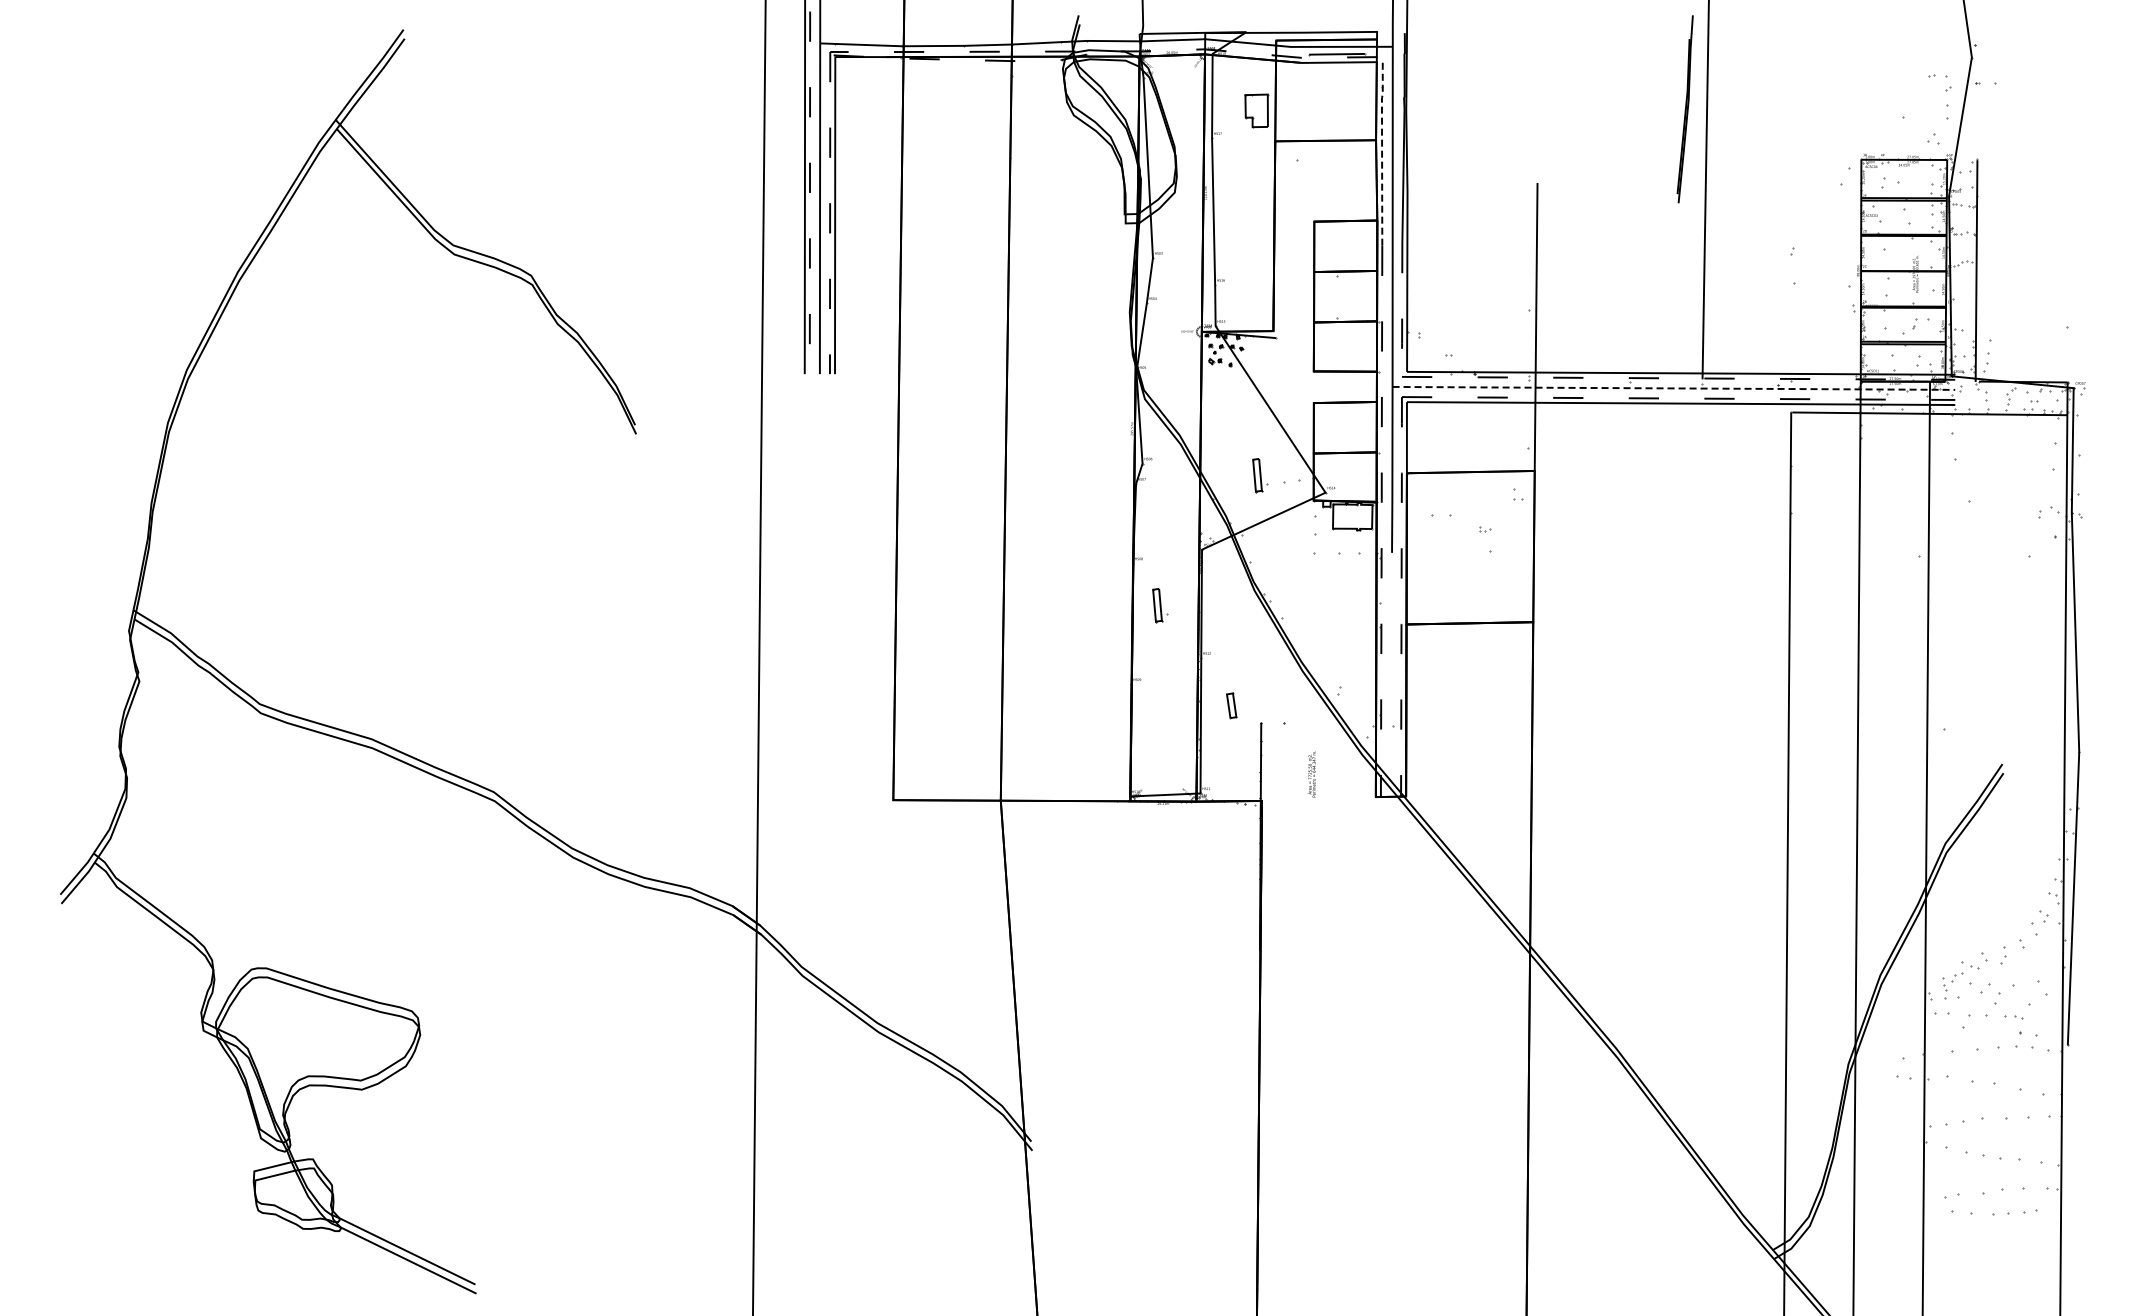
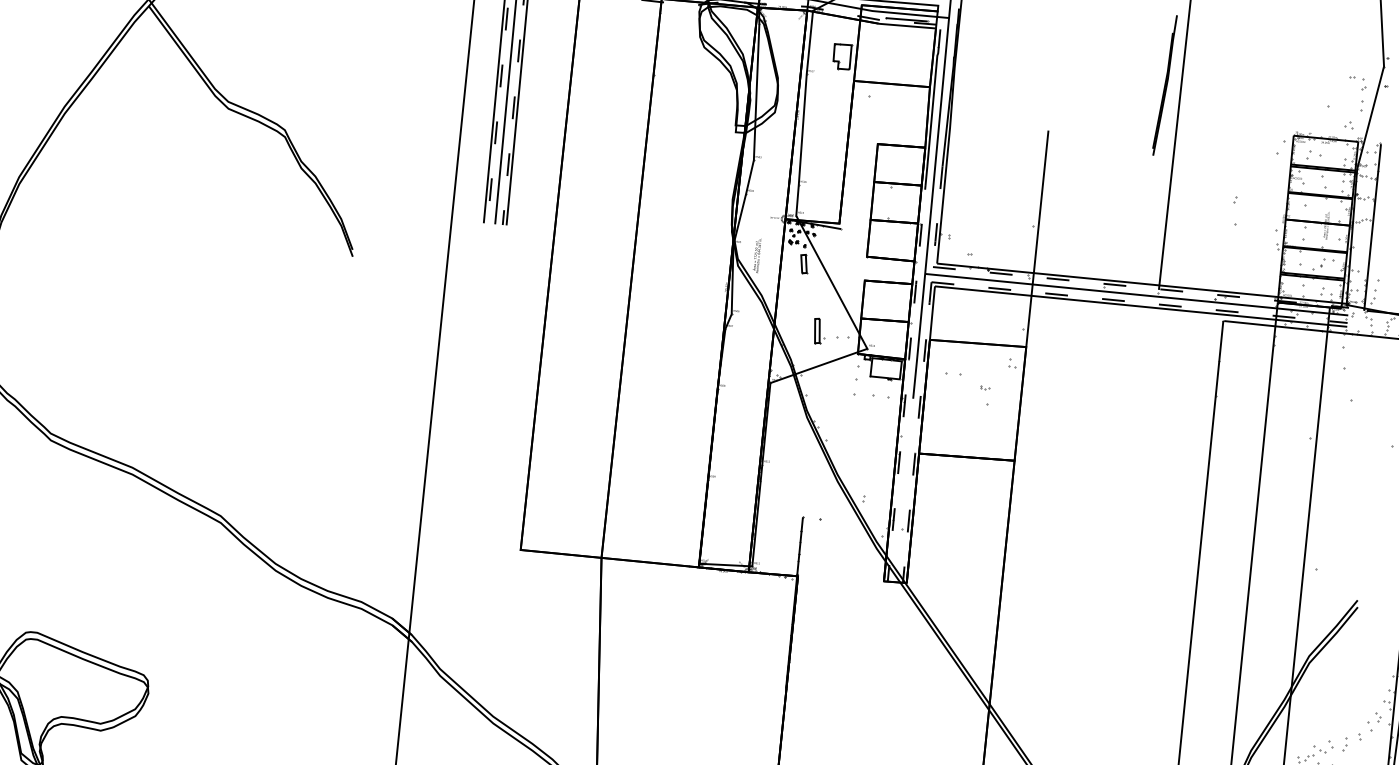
line: (1382, 152) -> (933, 96), dashed -> solid
line: (1674, 388) -> (1137, 294), dashed -> solid
part: (1160, 605) -> (735, 422), removed
part: (1231, 705) -> (803, 263), moved
text: (1311, 774) -> (756, 255), moved

